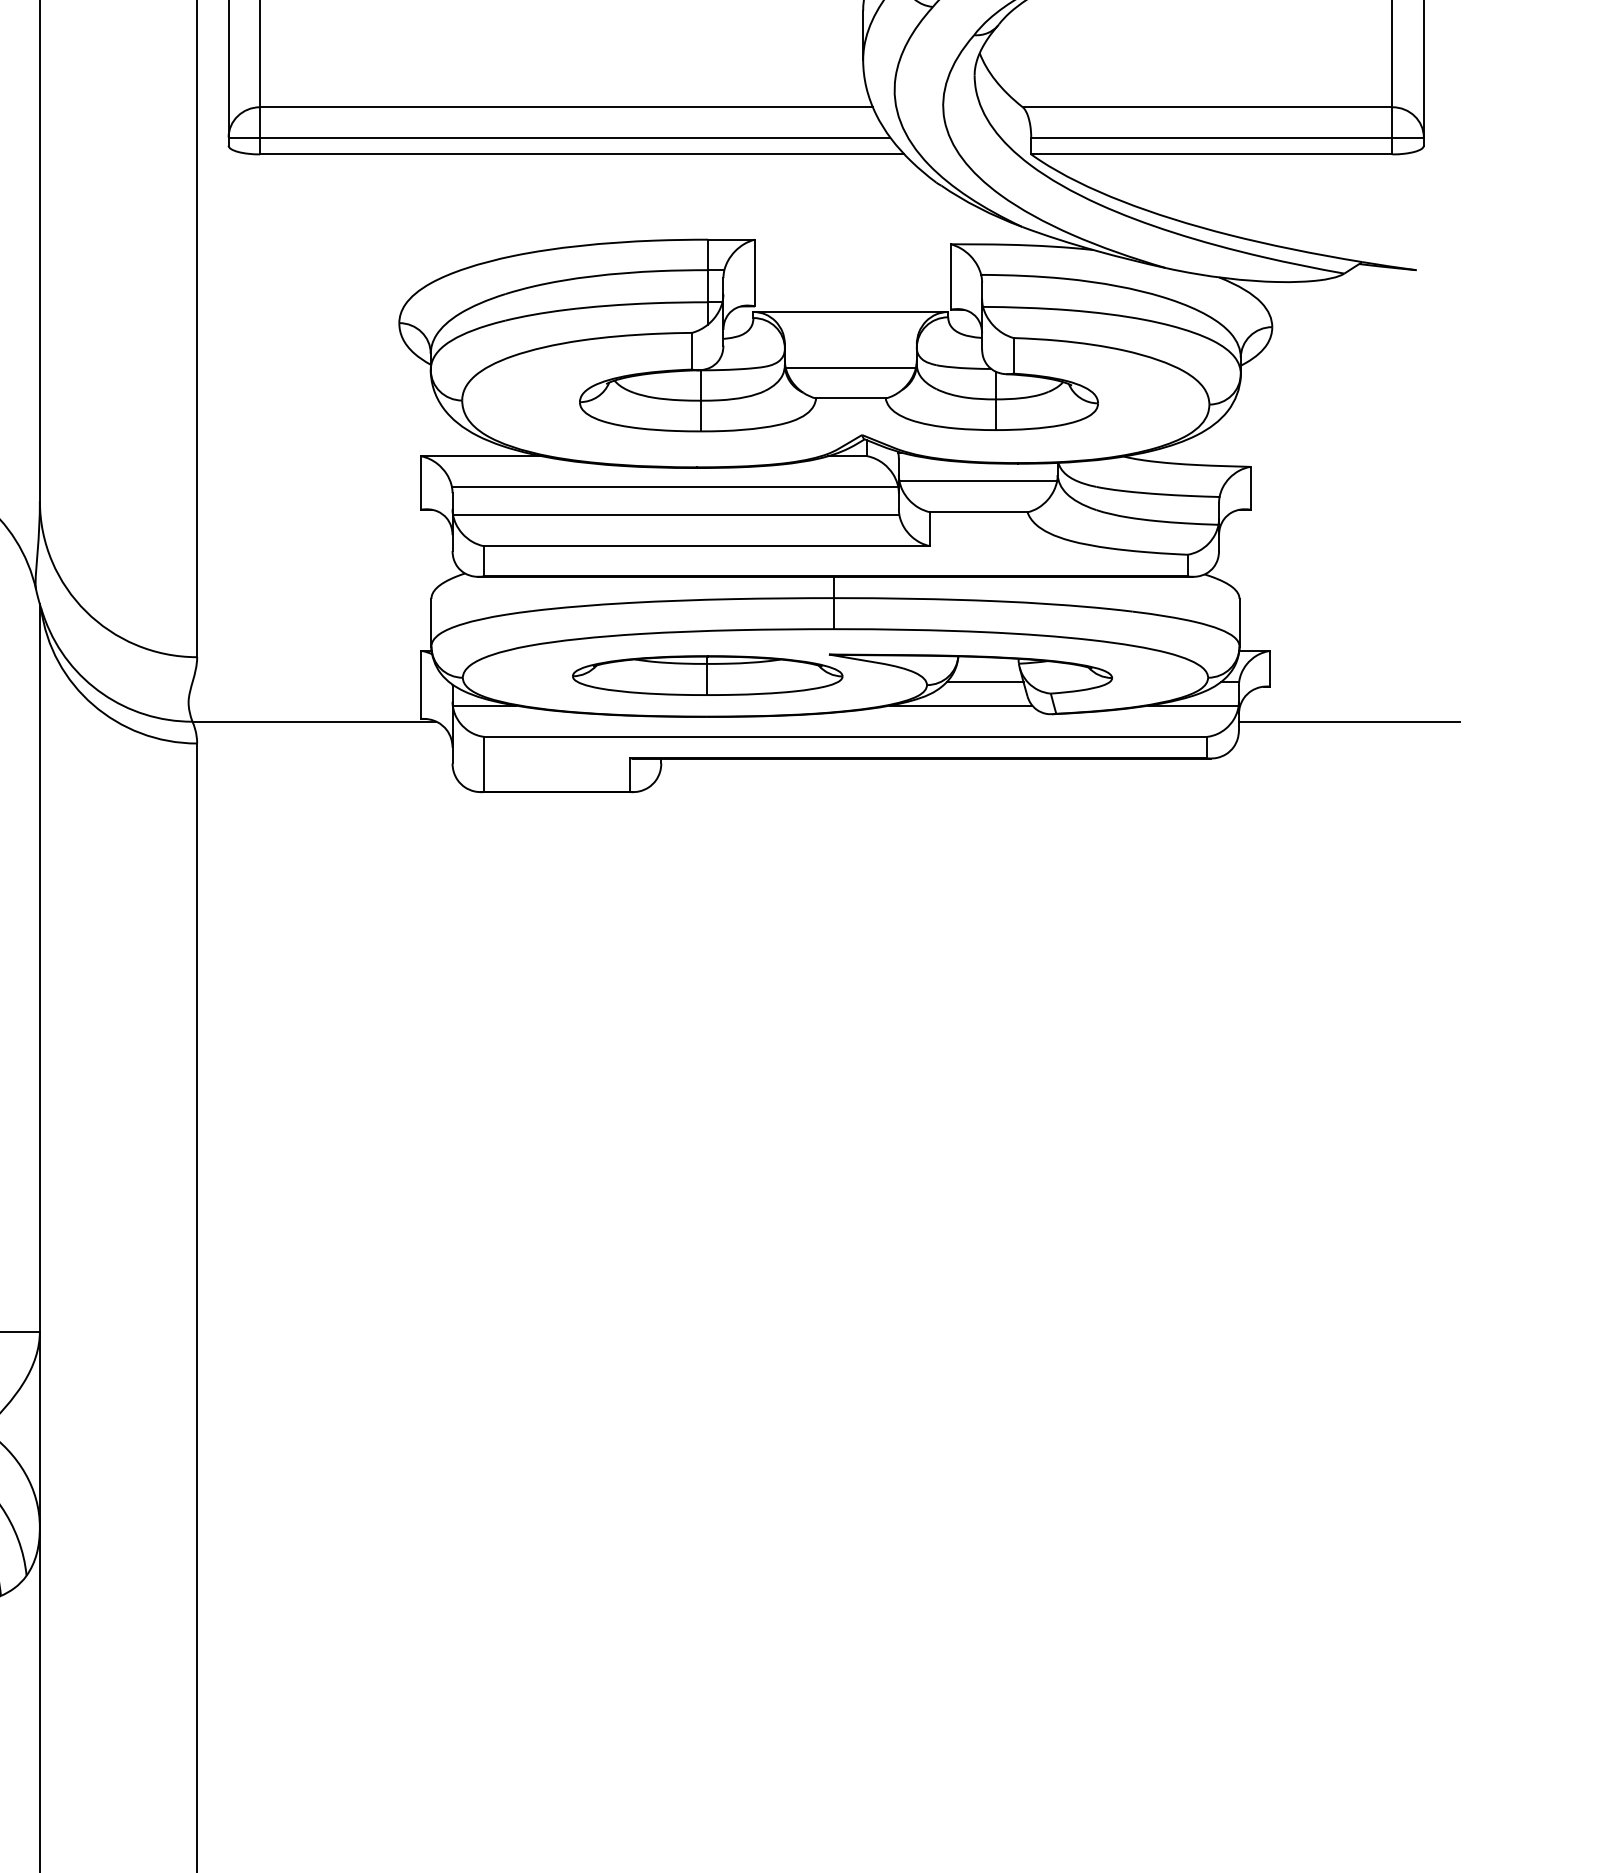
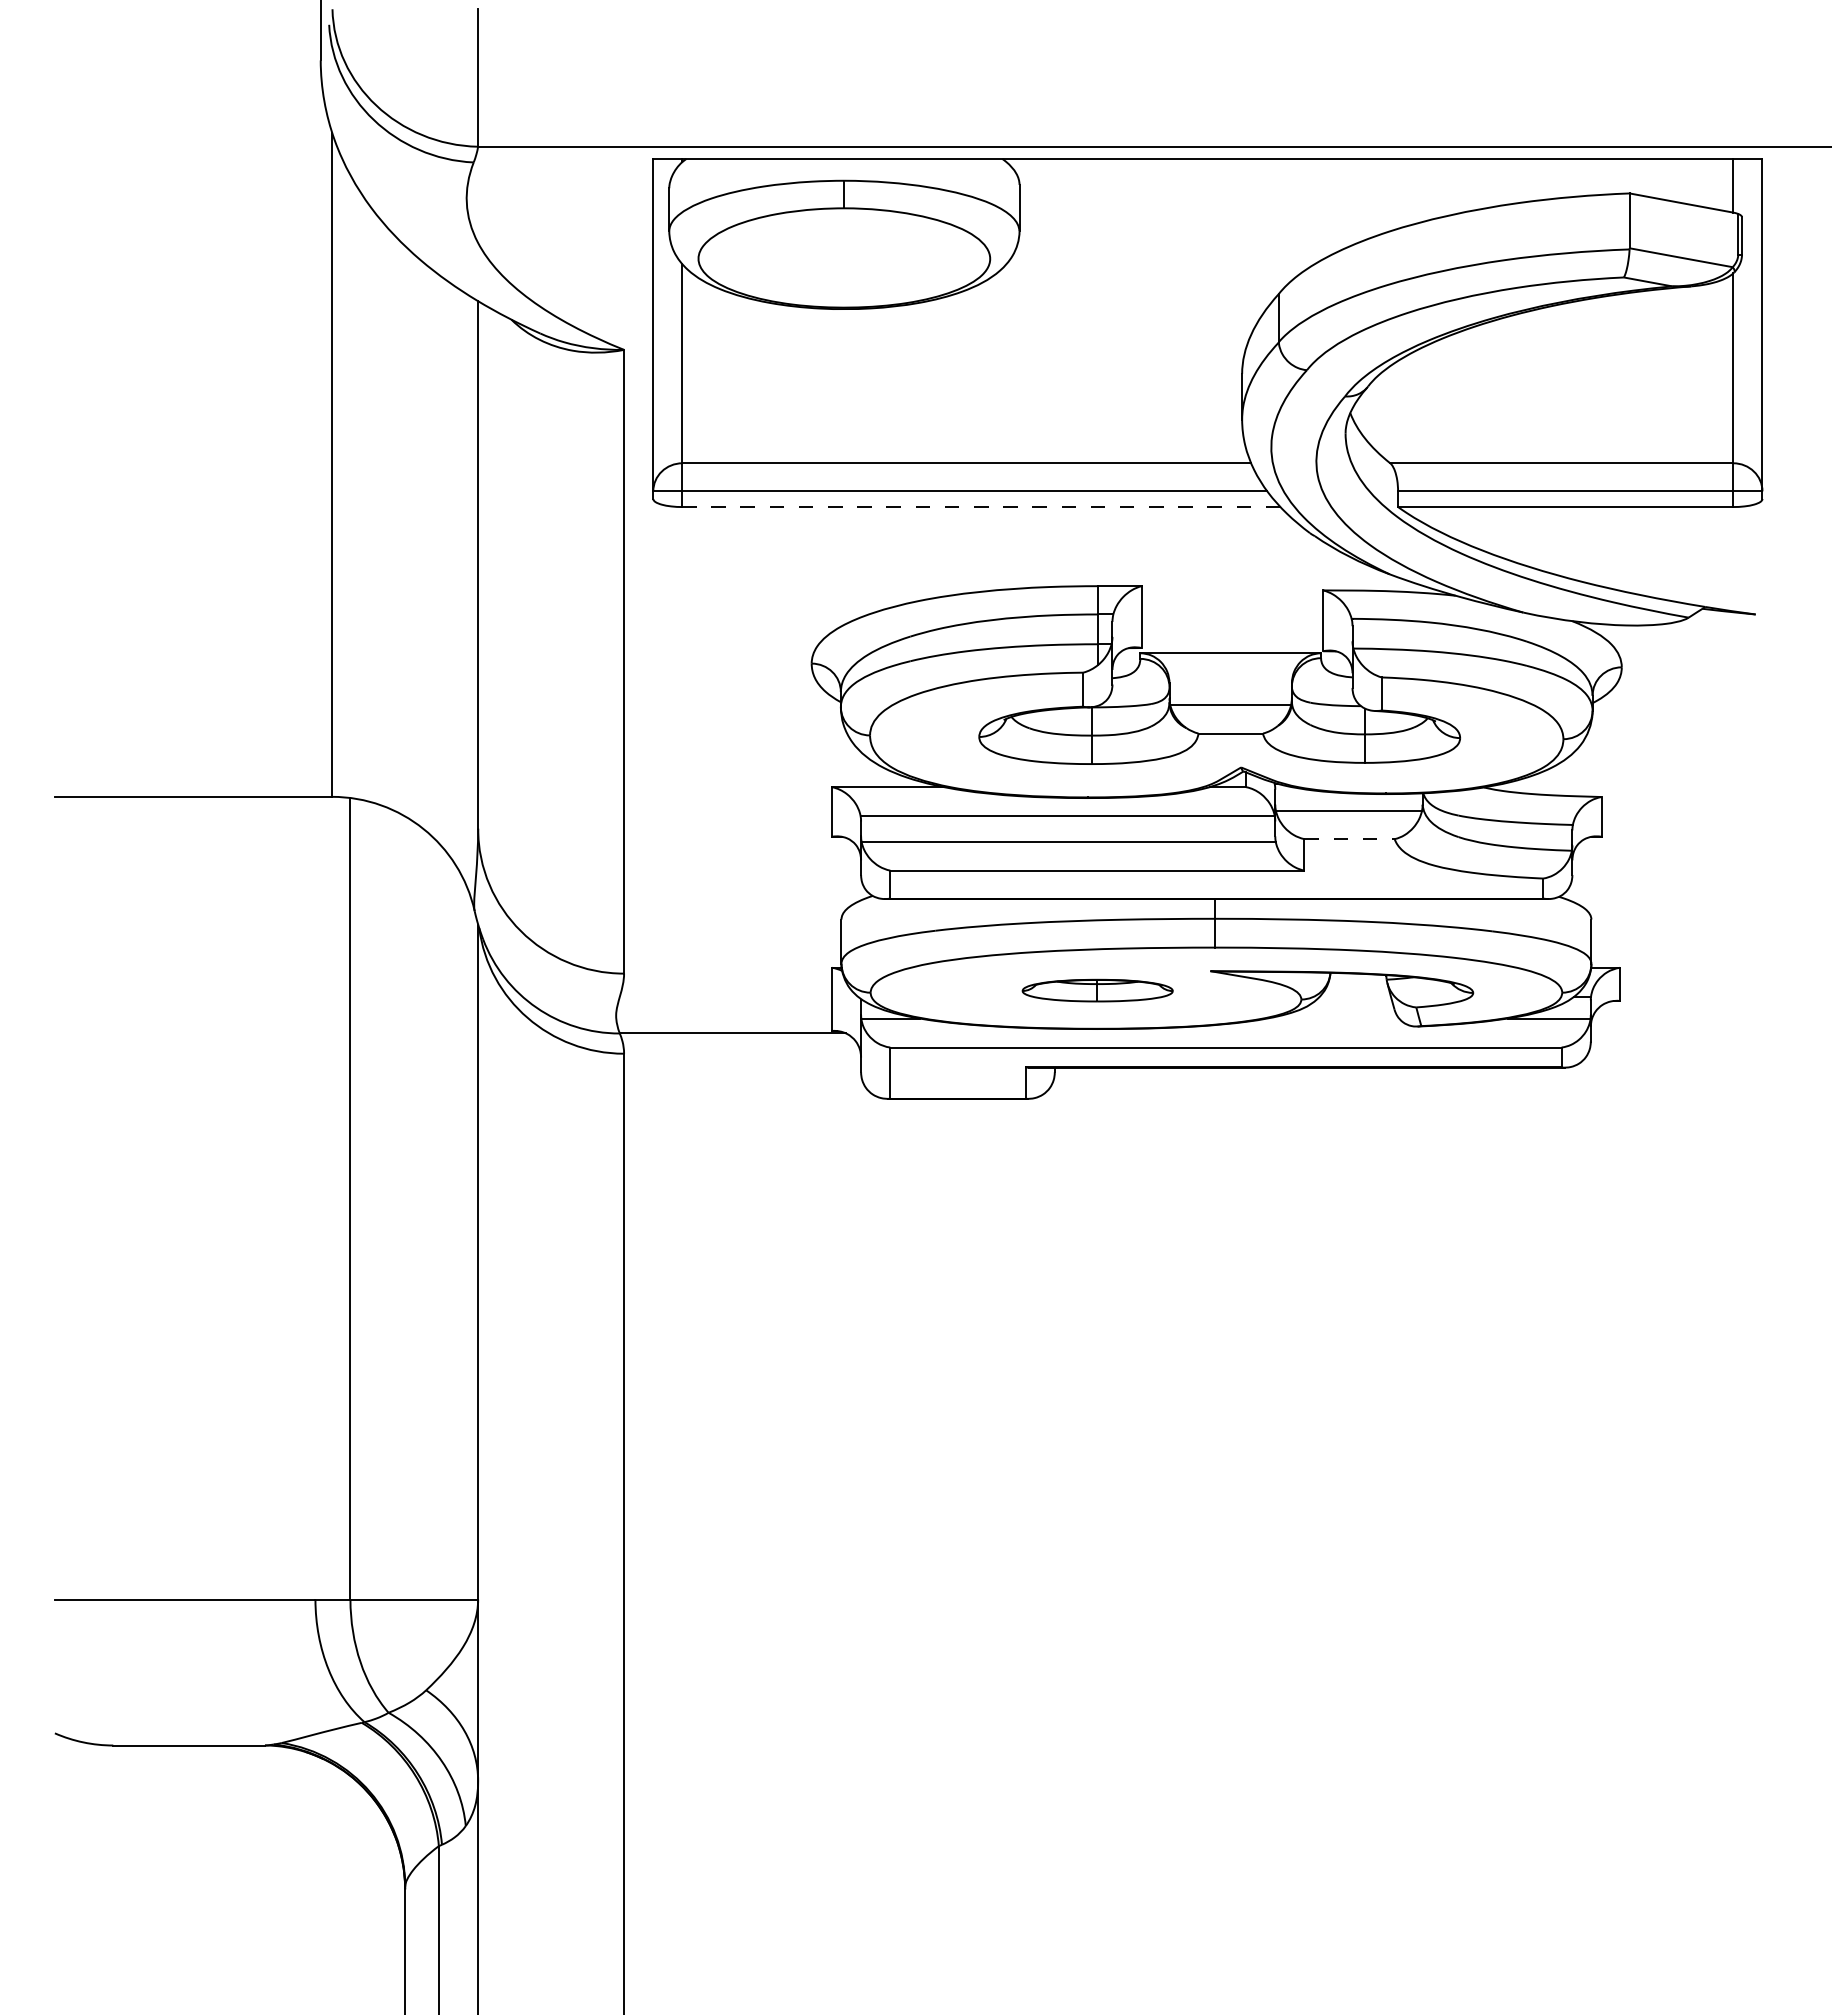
line: (582, 154) -> (981, 507), solid -> dashed
line: (979, 512) -> (1350, 839), solid -> dashed
part: (707, 675) -> (1097, 990), size x0.6
line: (984, 681) -> (1354, 996), removed
line: (961, 705) -> (1333, 1018), removed
line: (1348, 721) -> (1692, 1033), removed

